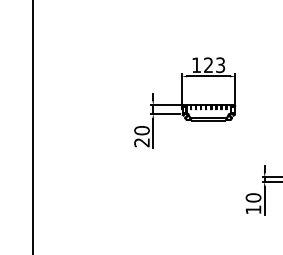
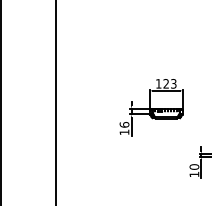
text: (141, 136) -> (124, 128), 20 -> 16

